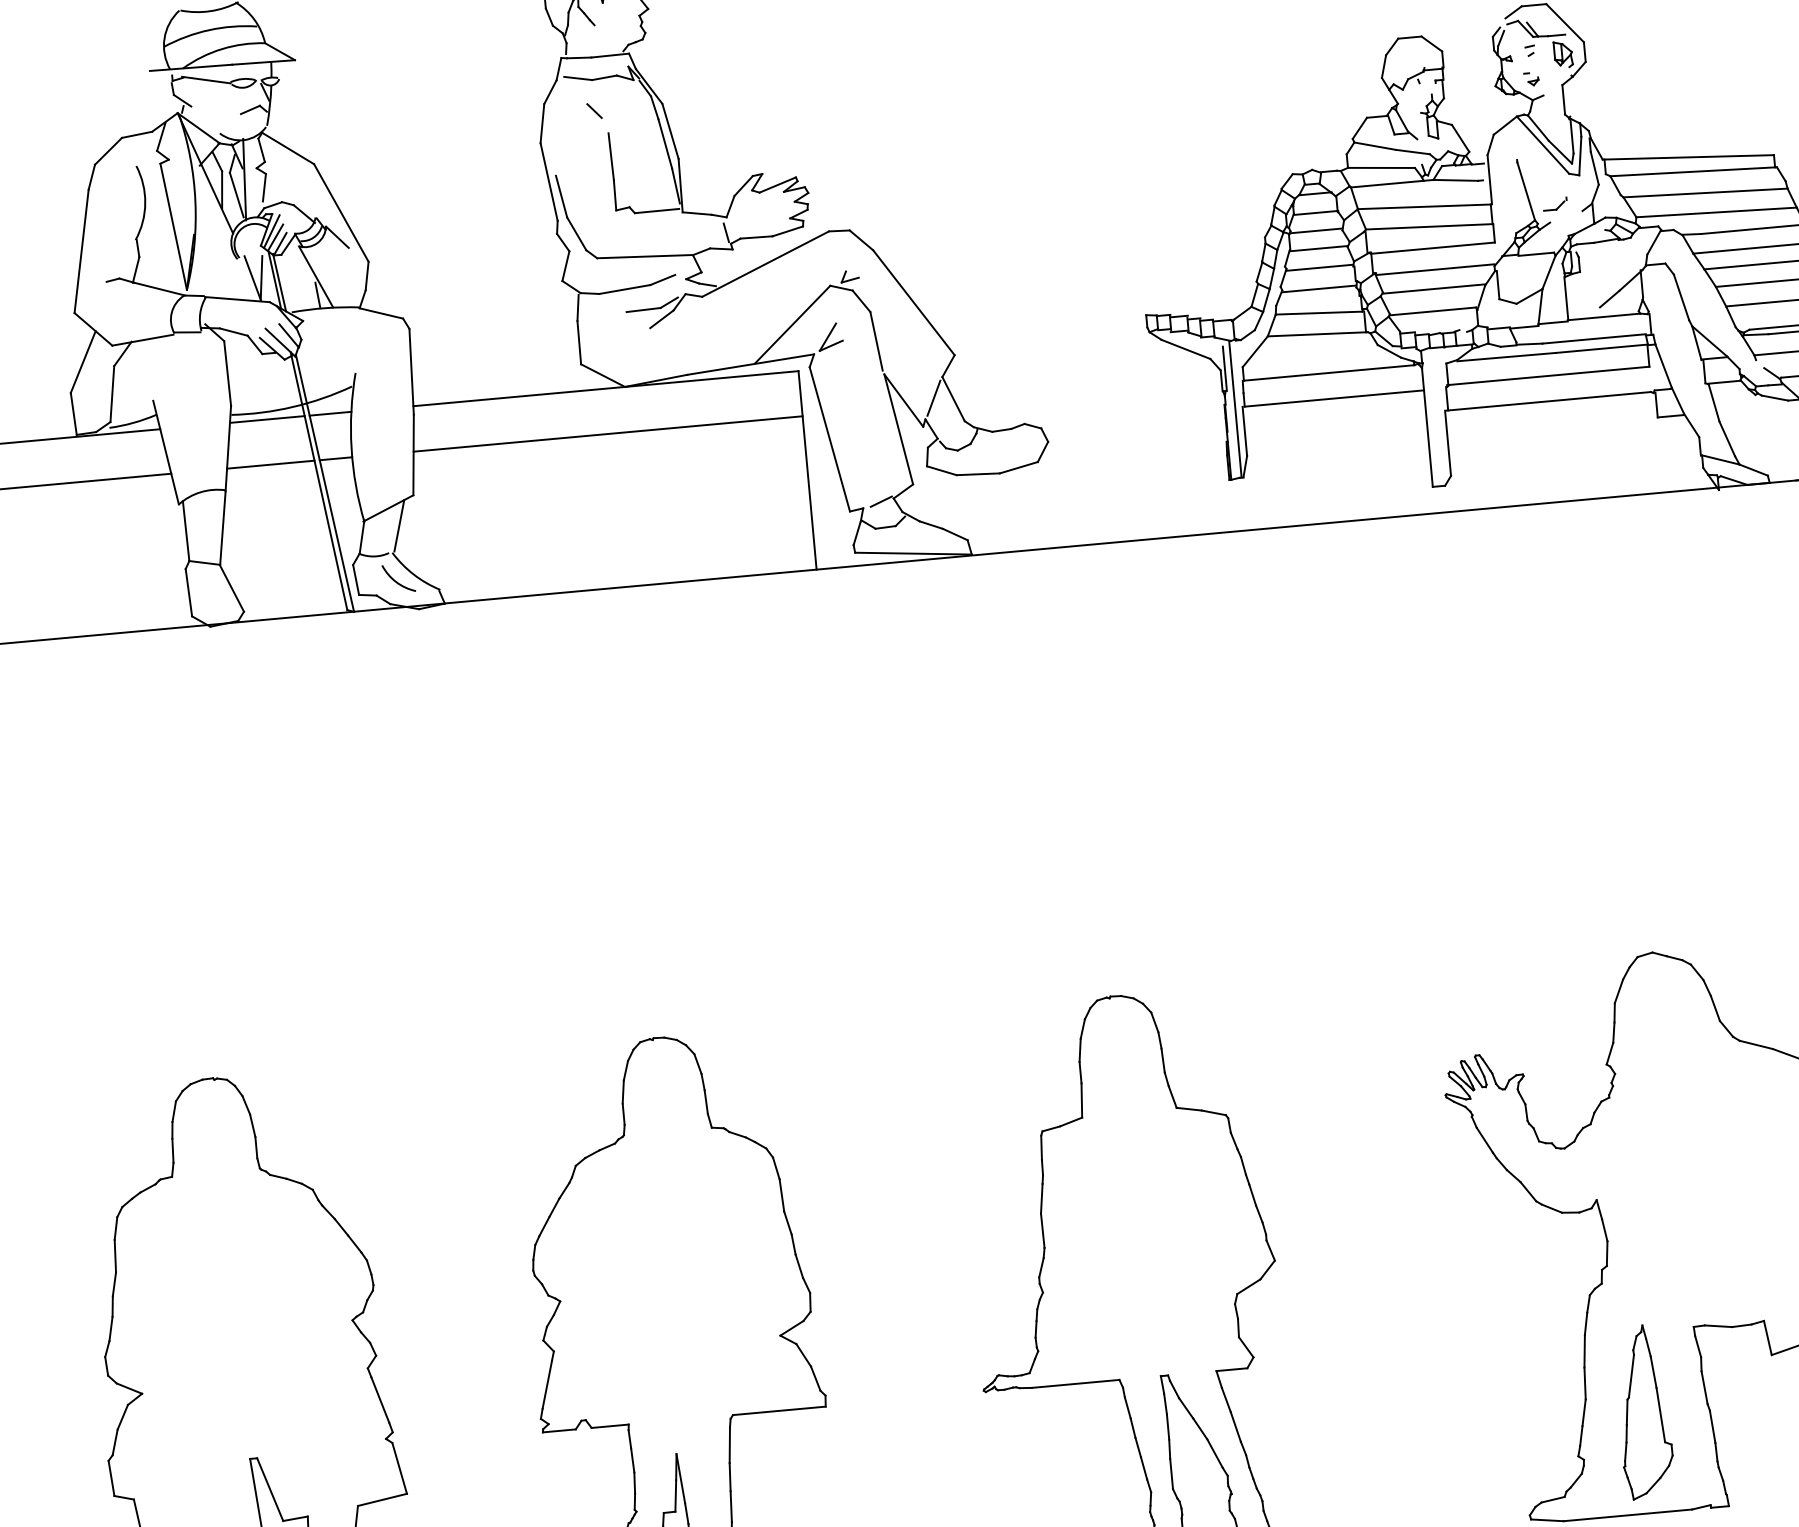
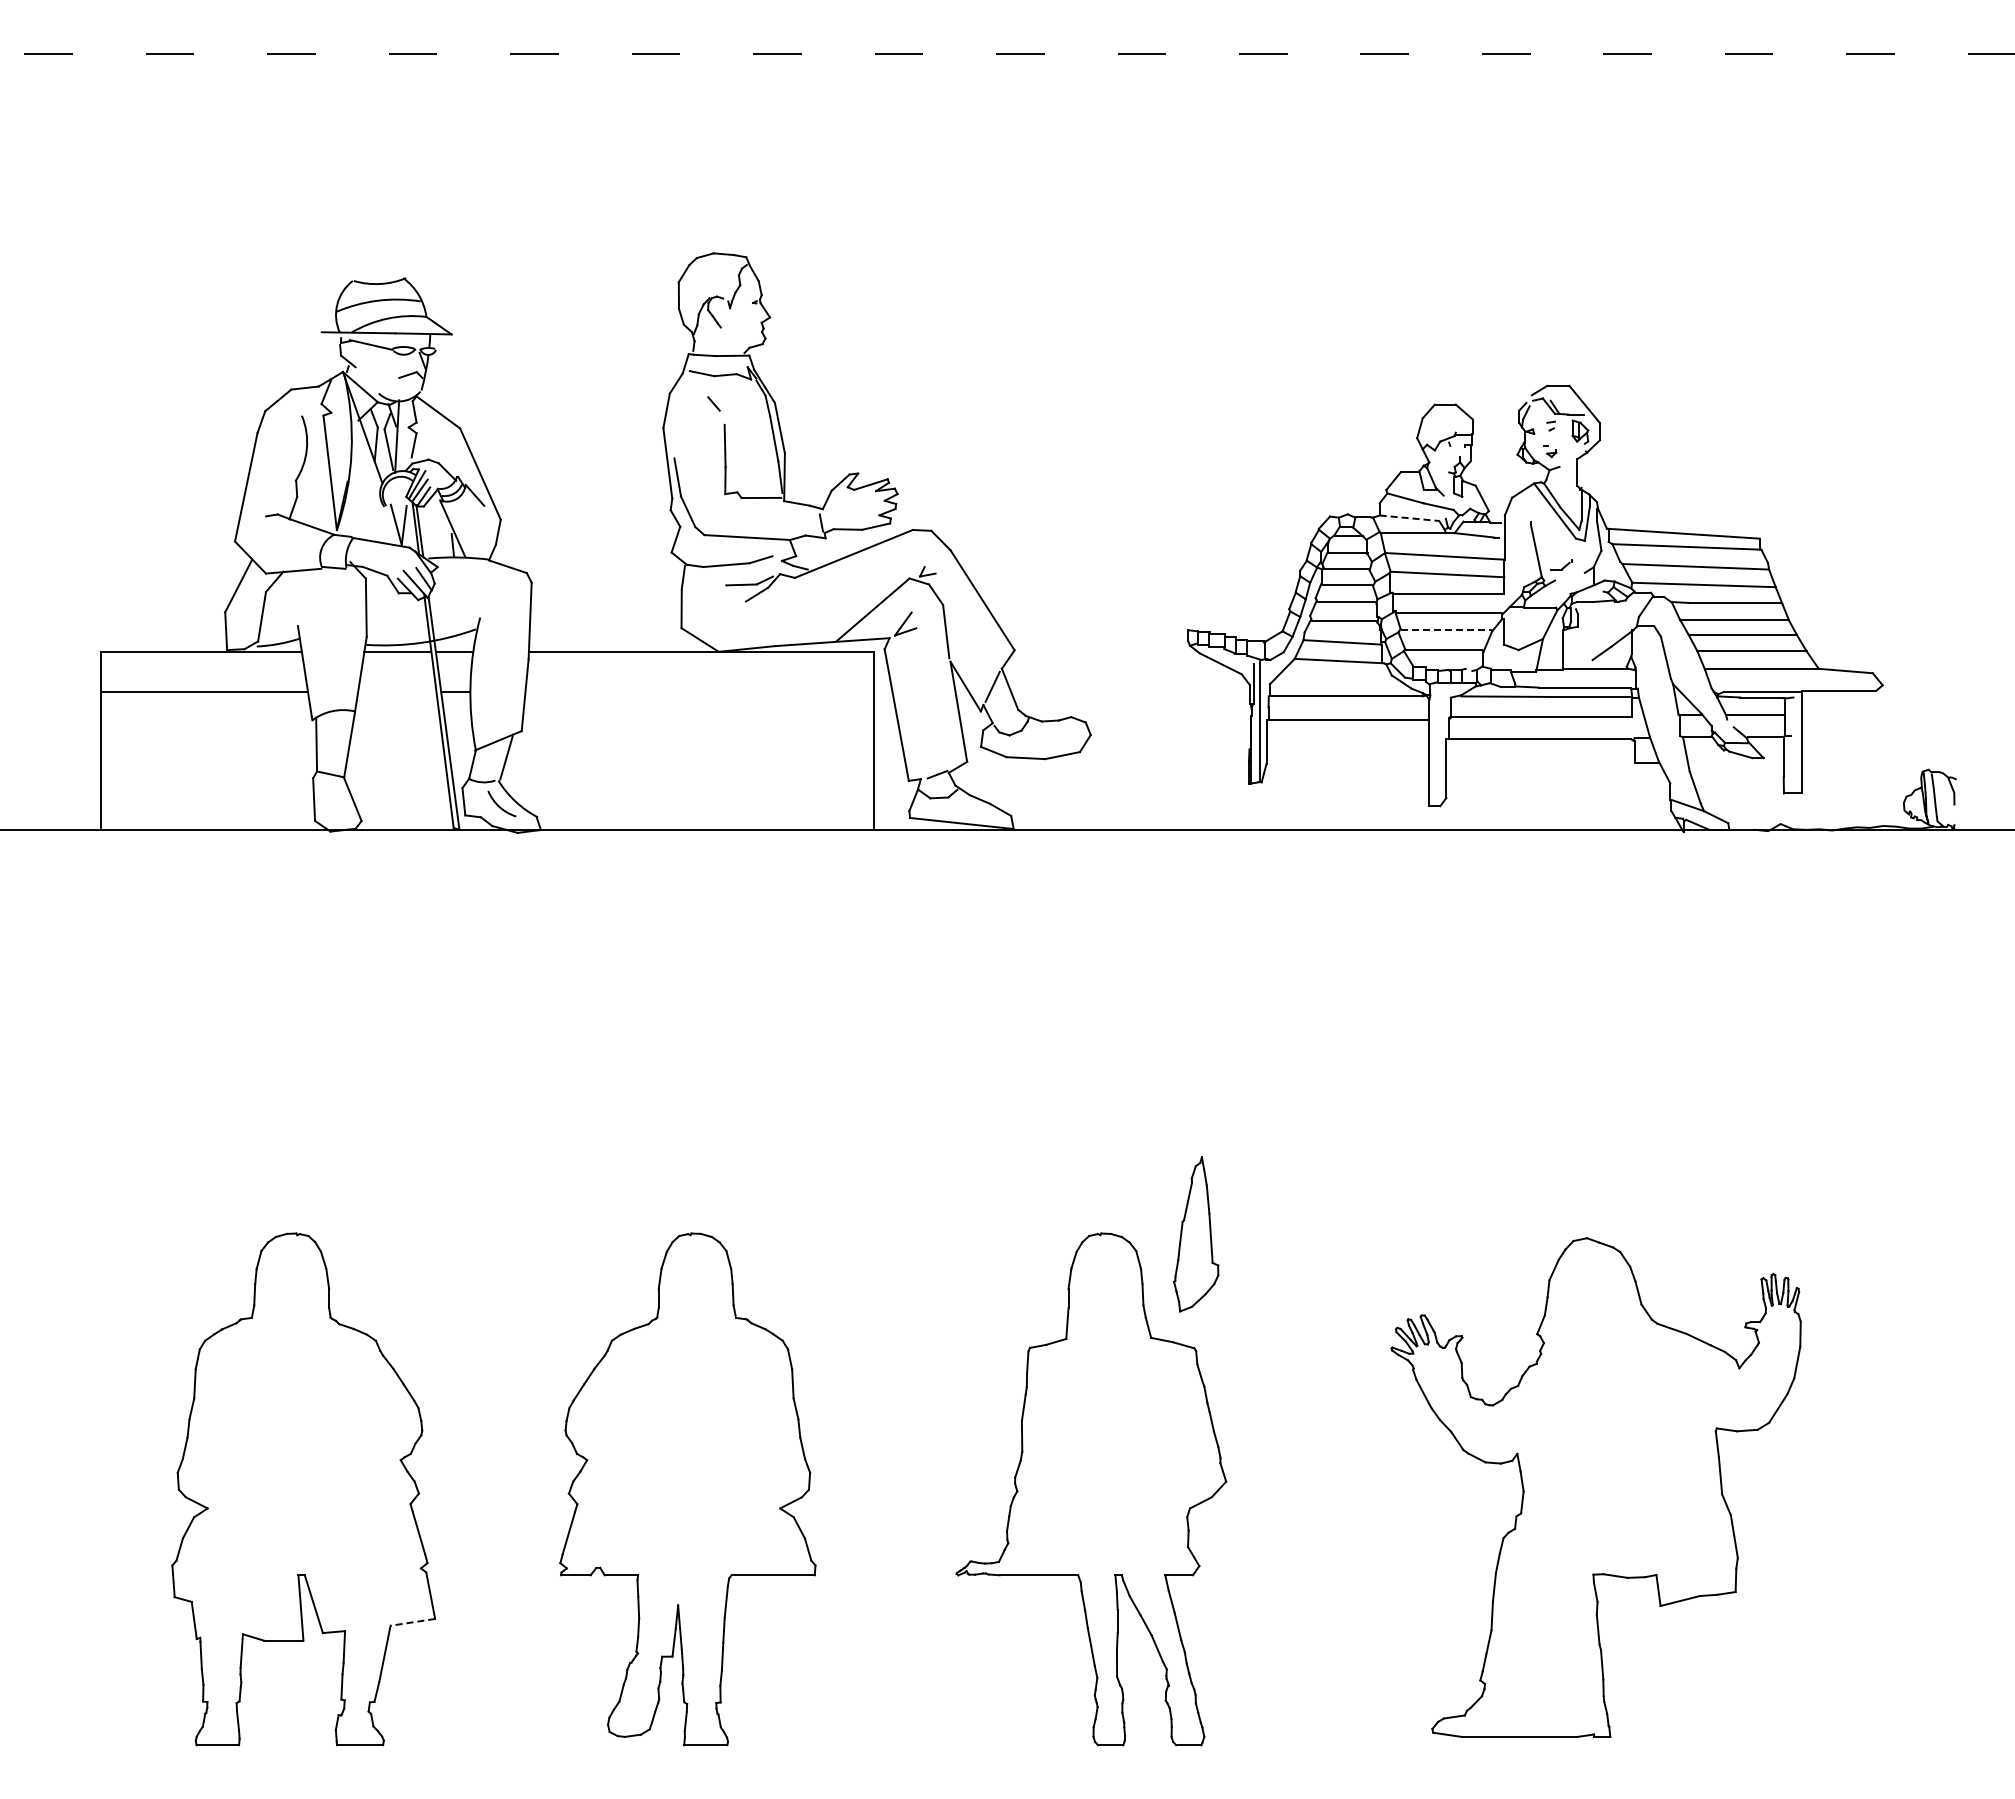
line: (1381, 168) -> (1409, 518), solid -> dashed
line: (1434, 289) -> (1446, 630), solid -> dashed
line: (607, 434) -> (699, 692), removed
line: (271, 464) -> (397, 692), removed
part: (1644, 1412) -> (1196, 1234), moved
line: (382, 1500) -> (412, 1622), solid -> dashed

